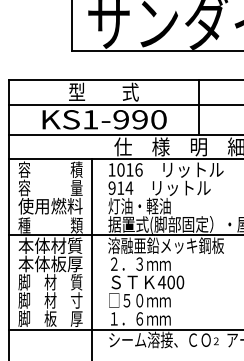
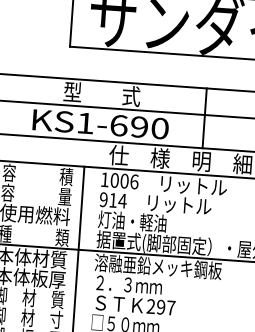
text: (121, 119) -> (119, 125), KS1-990 -> KS1-690
text: (129, 169) -> (124, 180), 1016 -> 1006
text: (170, 282) -> (160, 307), 400 -> 297

